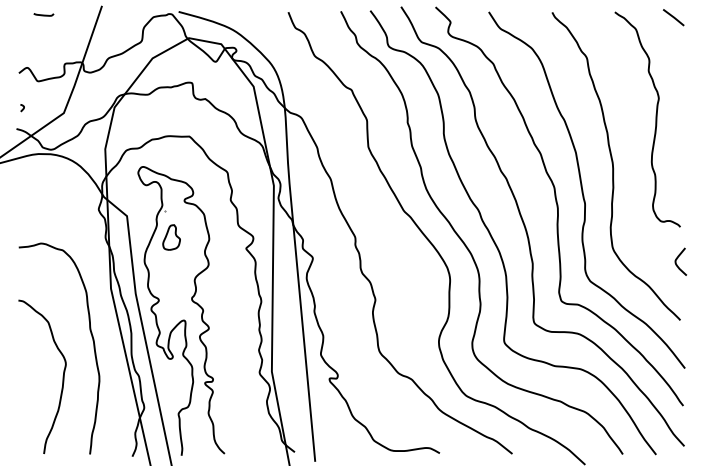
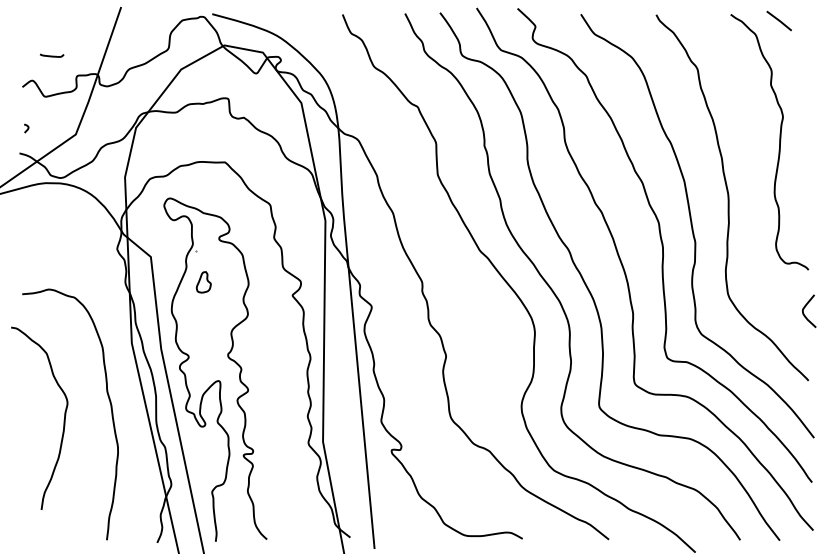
curve: (43, 14) -> (51, 55), moved
line: (673, 17) -> (779, 20), moved
part: (171, 237) -> (203, 282), size x0.7
curve: (62, 376) -> (63, 417), moved

